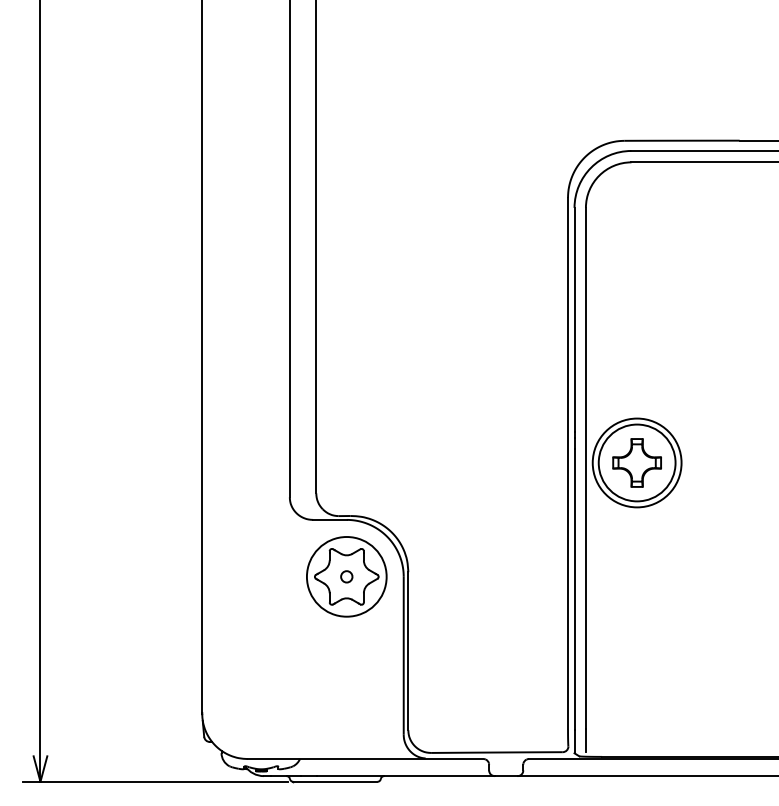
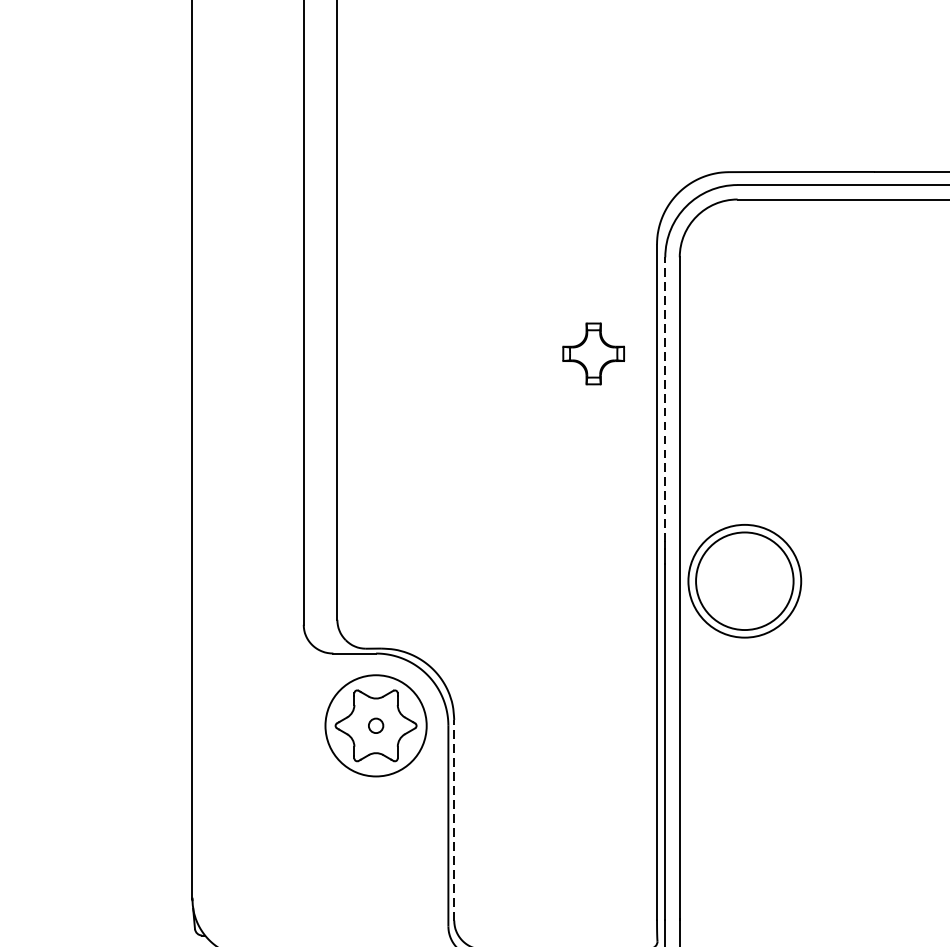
line: (574, 319) -> (665, 399), solid -> dashed
part: (636, 462) -> (592, 353), moved
line: (408, 651) -> (454, 820), solid -> dashed

